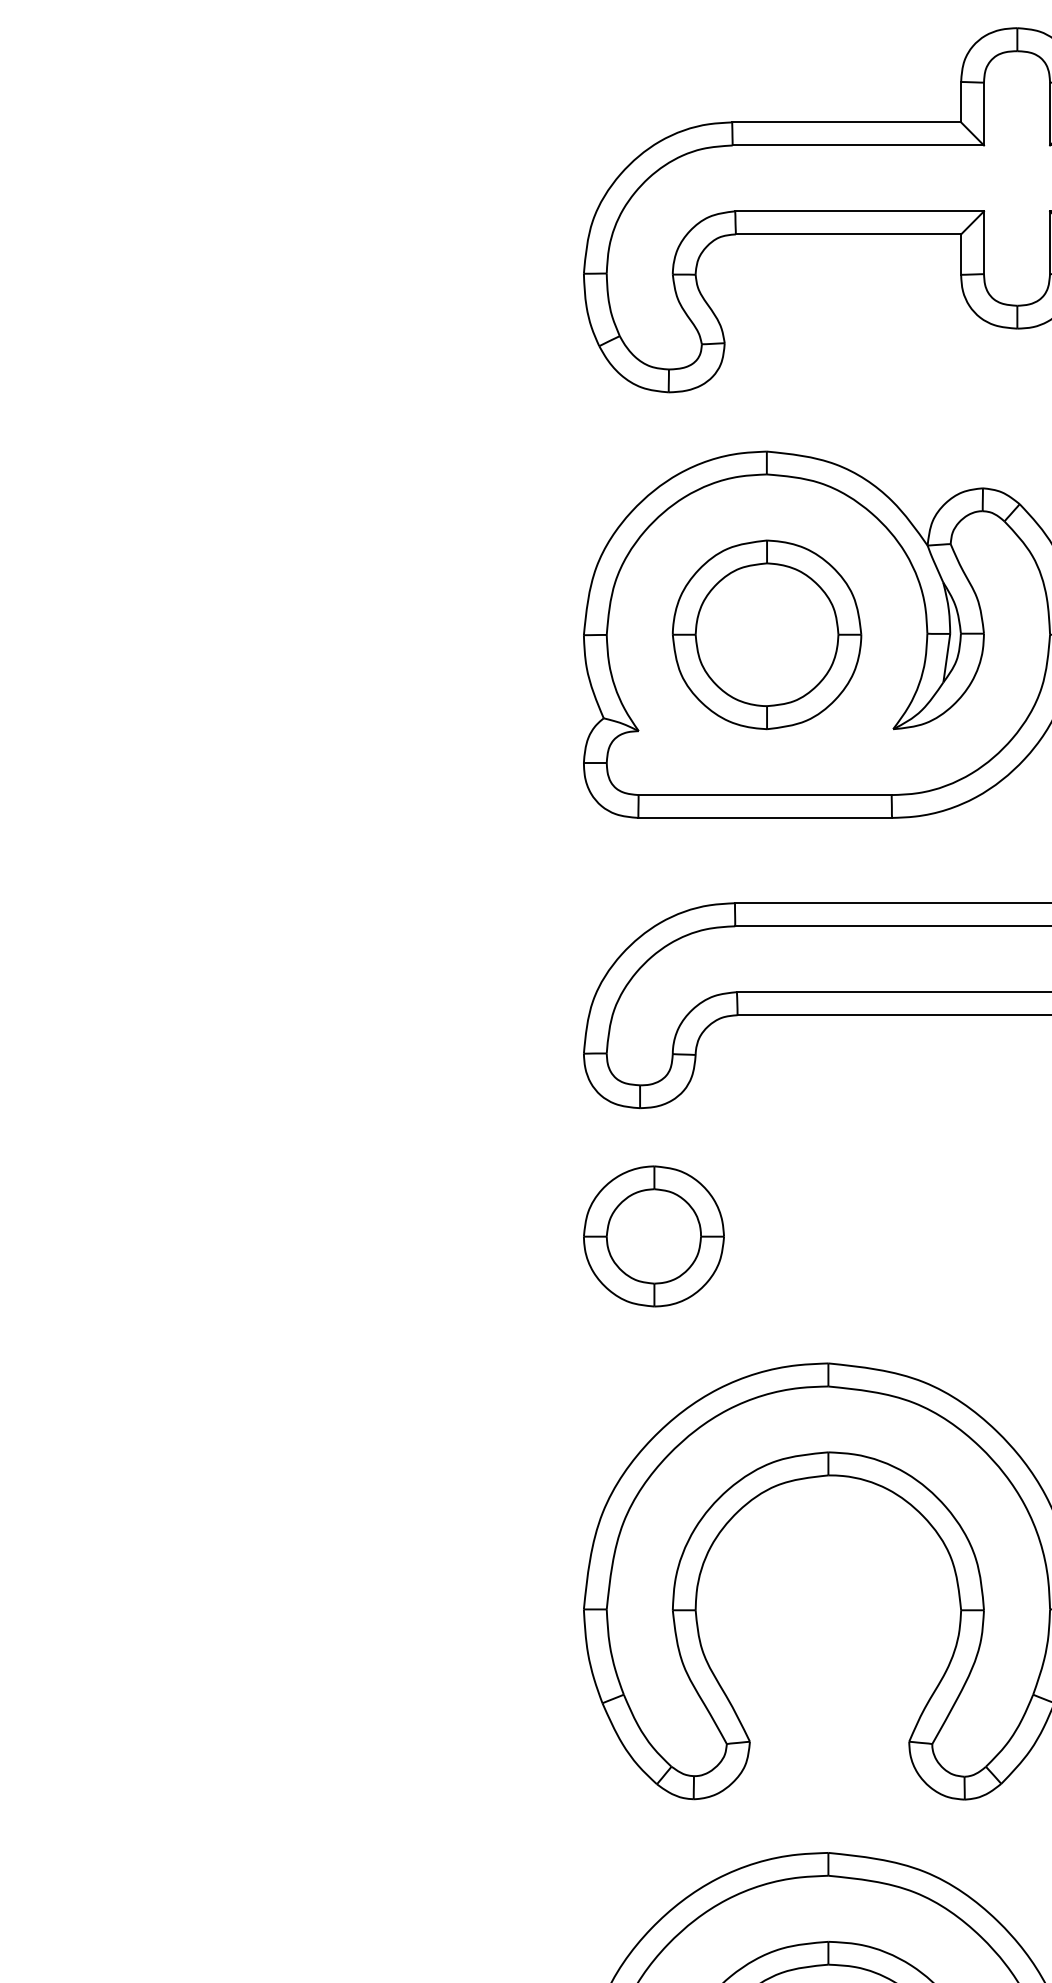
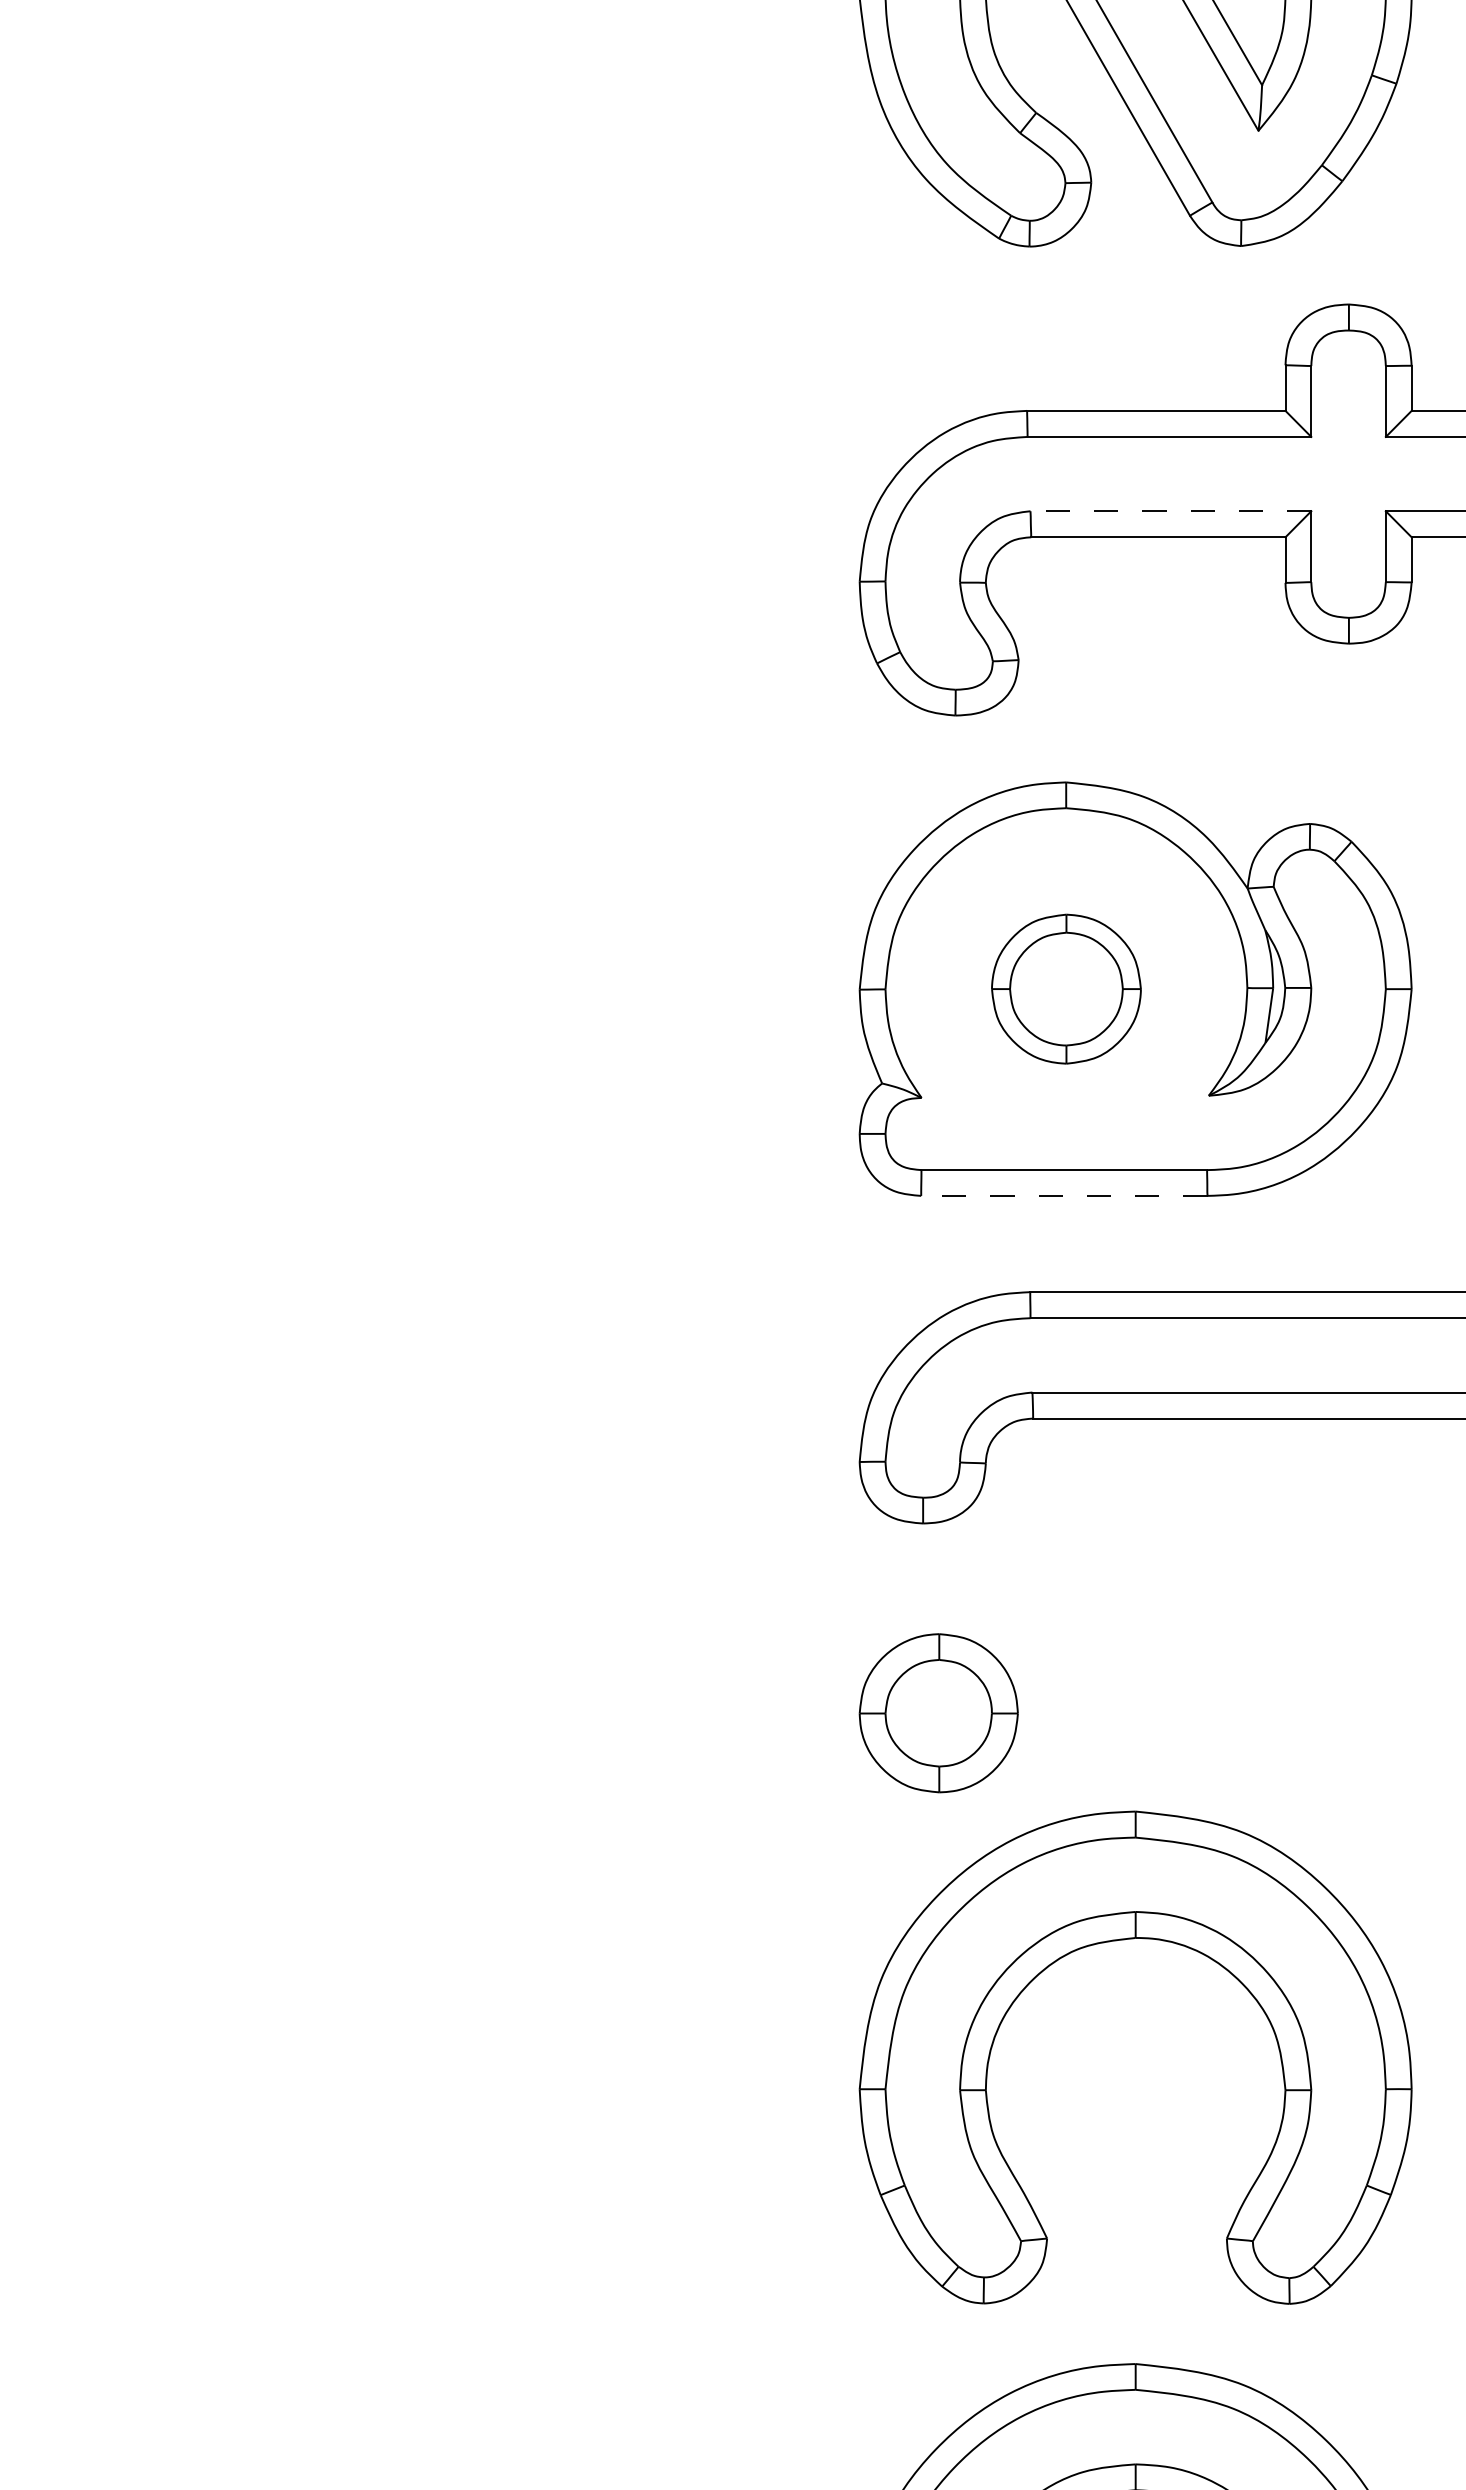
line: (859, 211) -> (1170, 511), solid -> dashed
part: (767, 634) -> (1066, 988), size x0.7
line: (764, 817) -> (1063, 1195), solid -> dashed
part: (653, 1236) -> (938, 1713), moved

